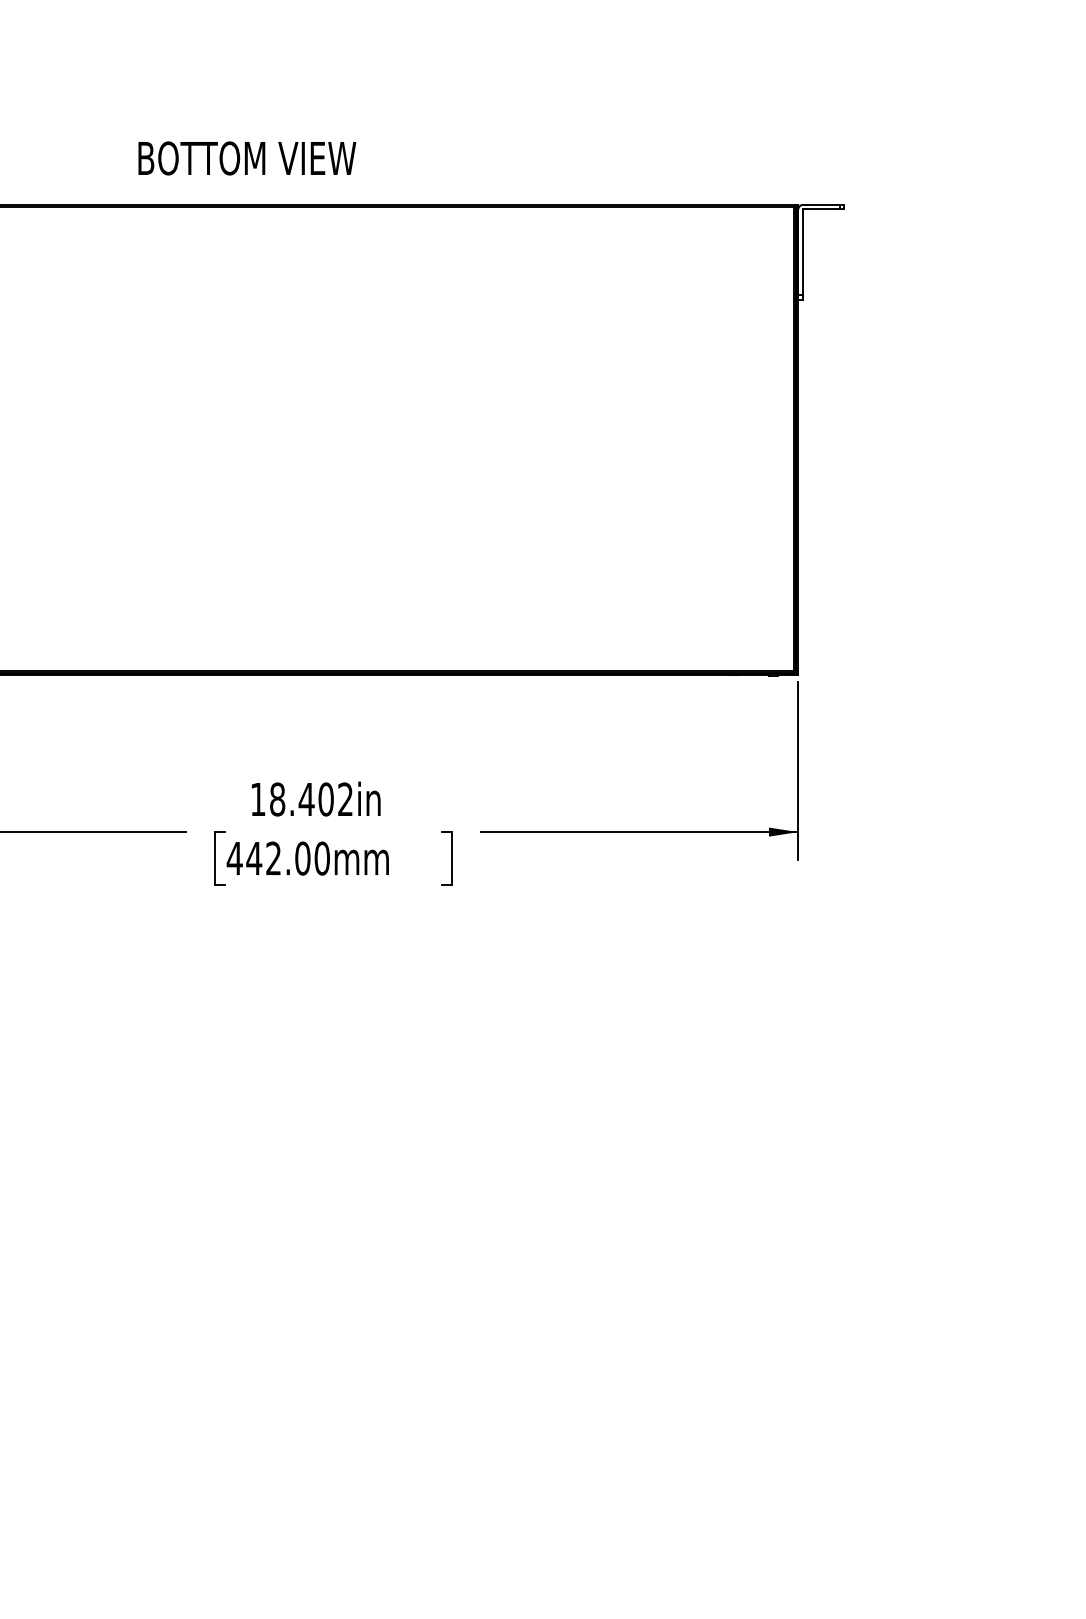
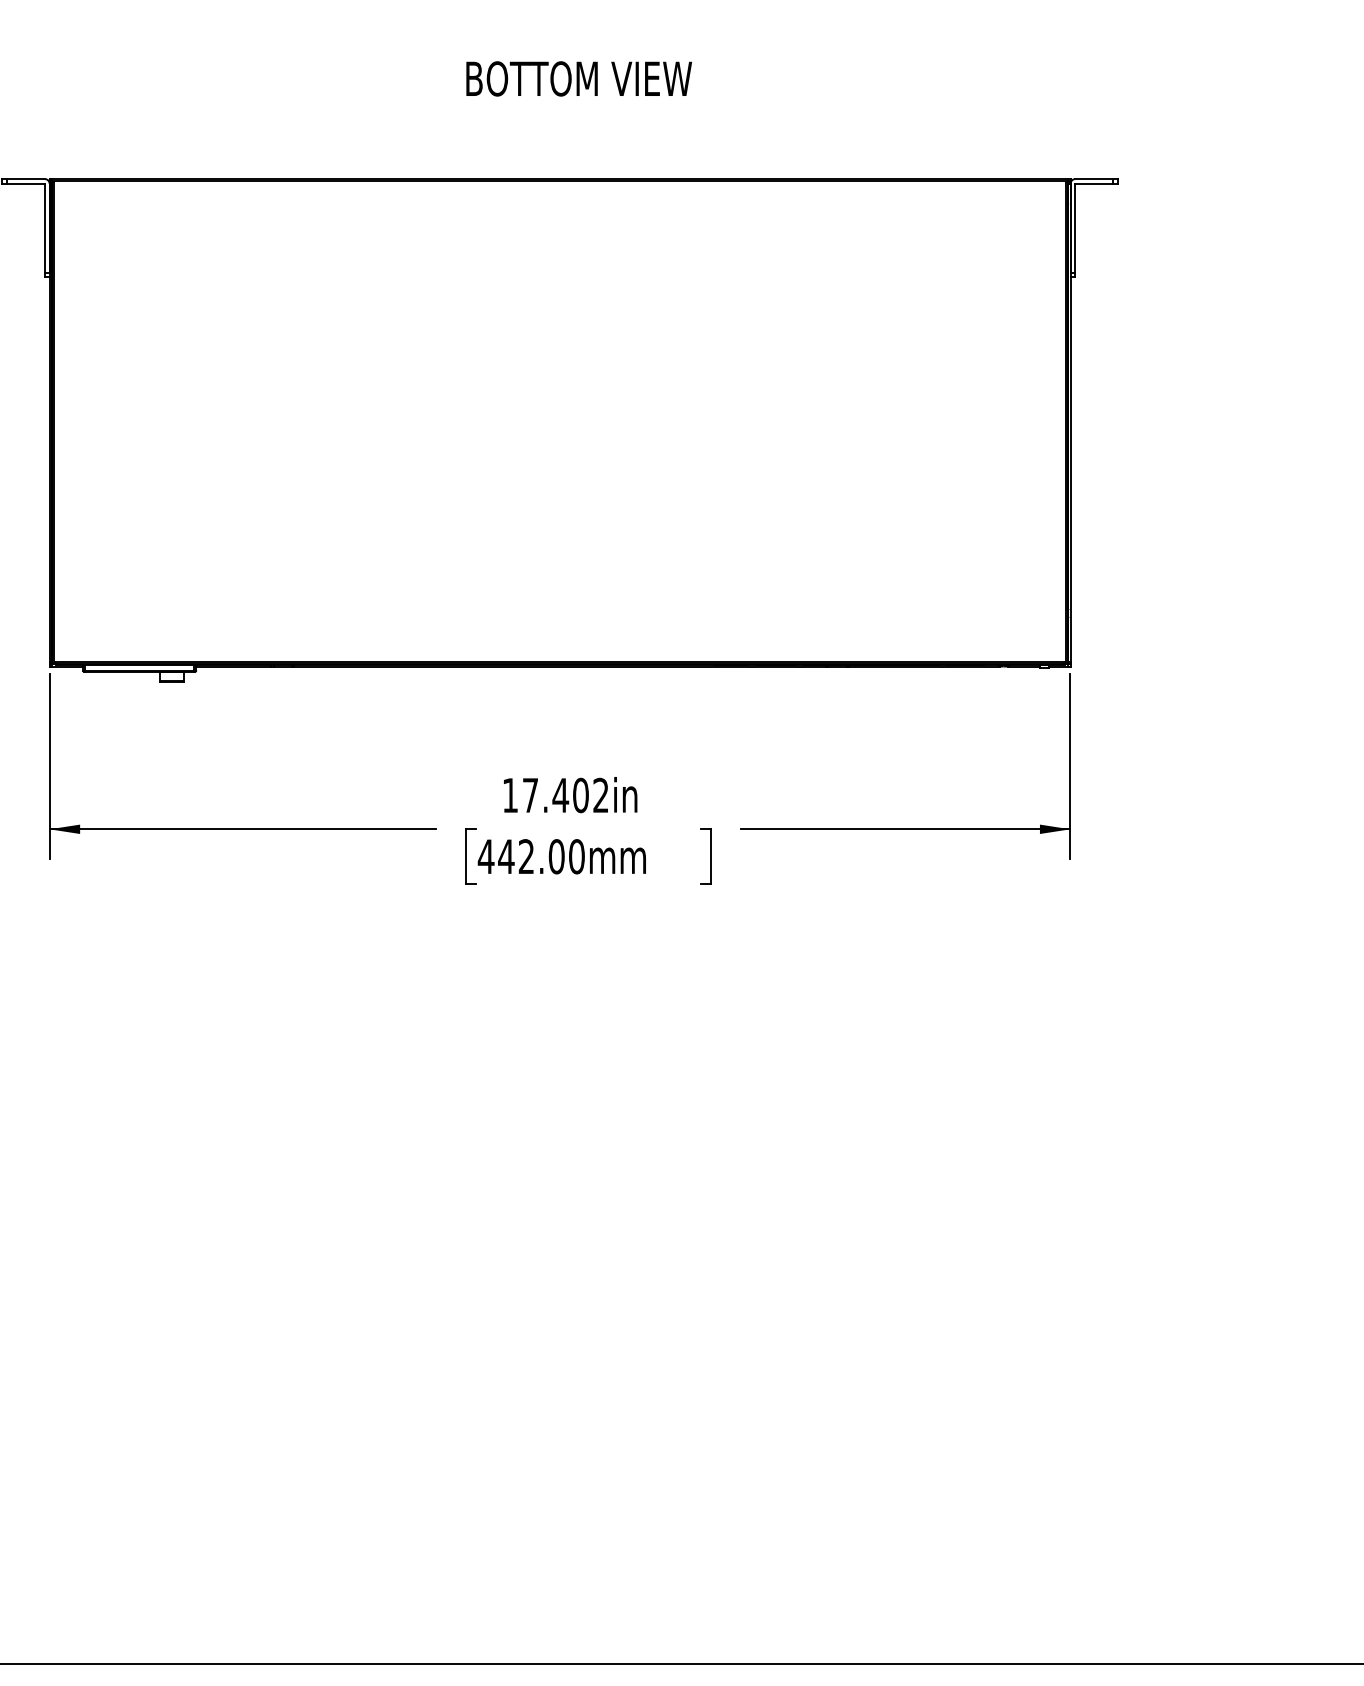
text: (246, 158) -> (578, 78), moved
text: (277, 799) -> (530, 795), 18.402in -> 17.402in

